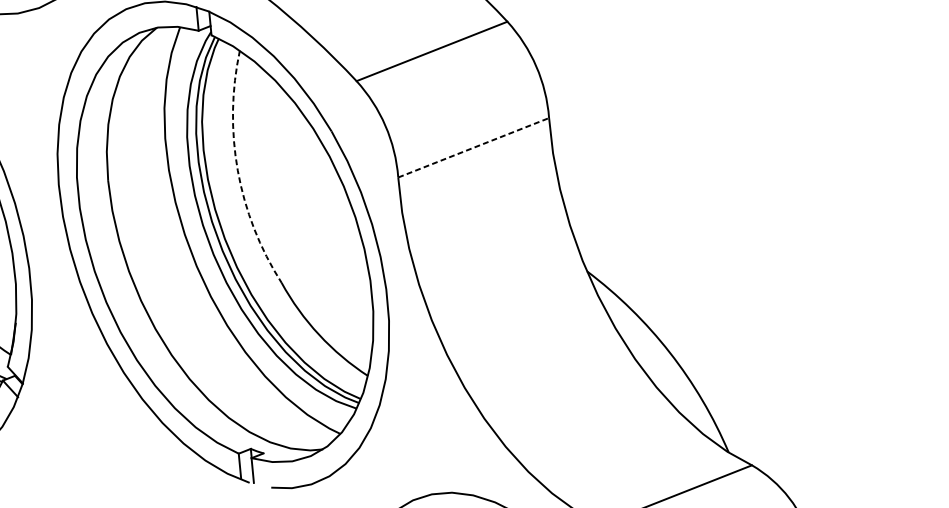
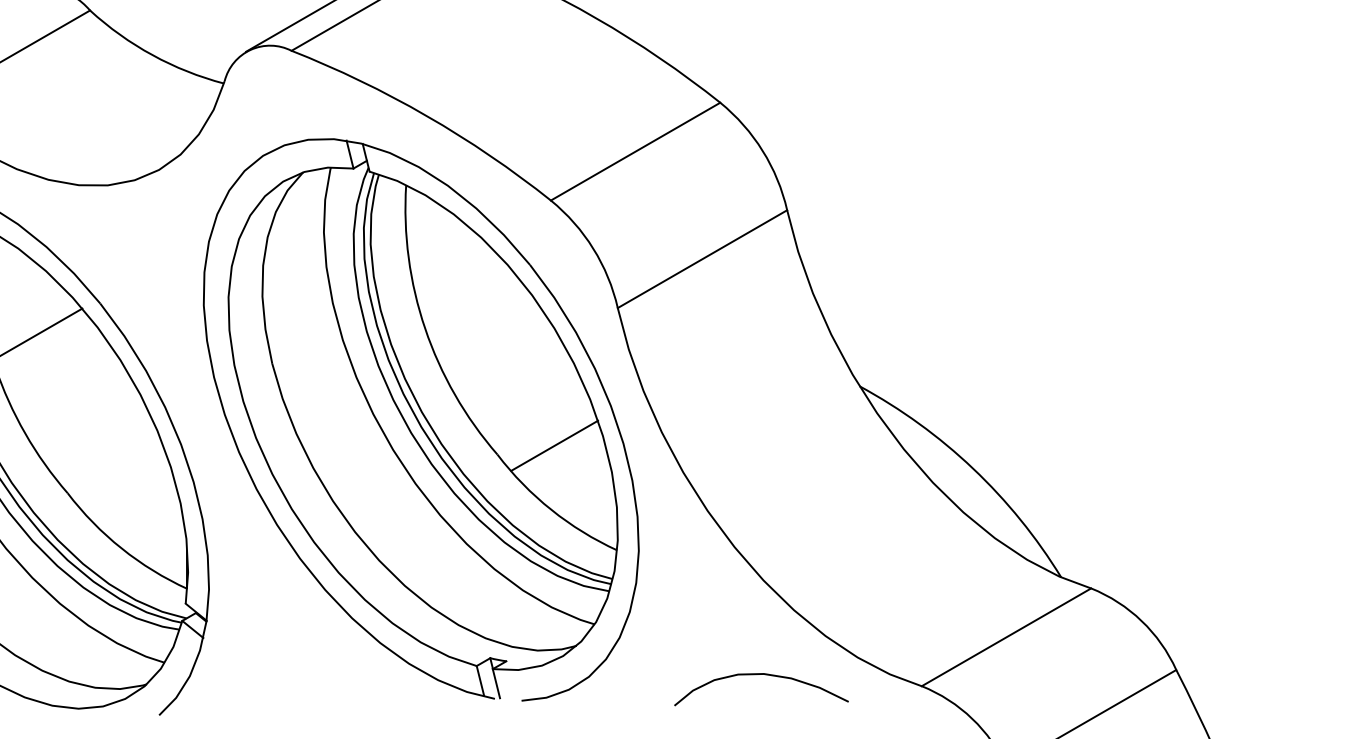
line: (473, 148) -> (702, 259), dashed -> solid
arc: (238, 170) -> (425, 328), dashed -> solid
line: (329, 282) -> (554, 445), added

